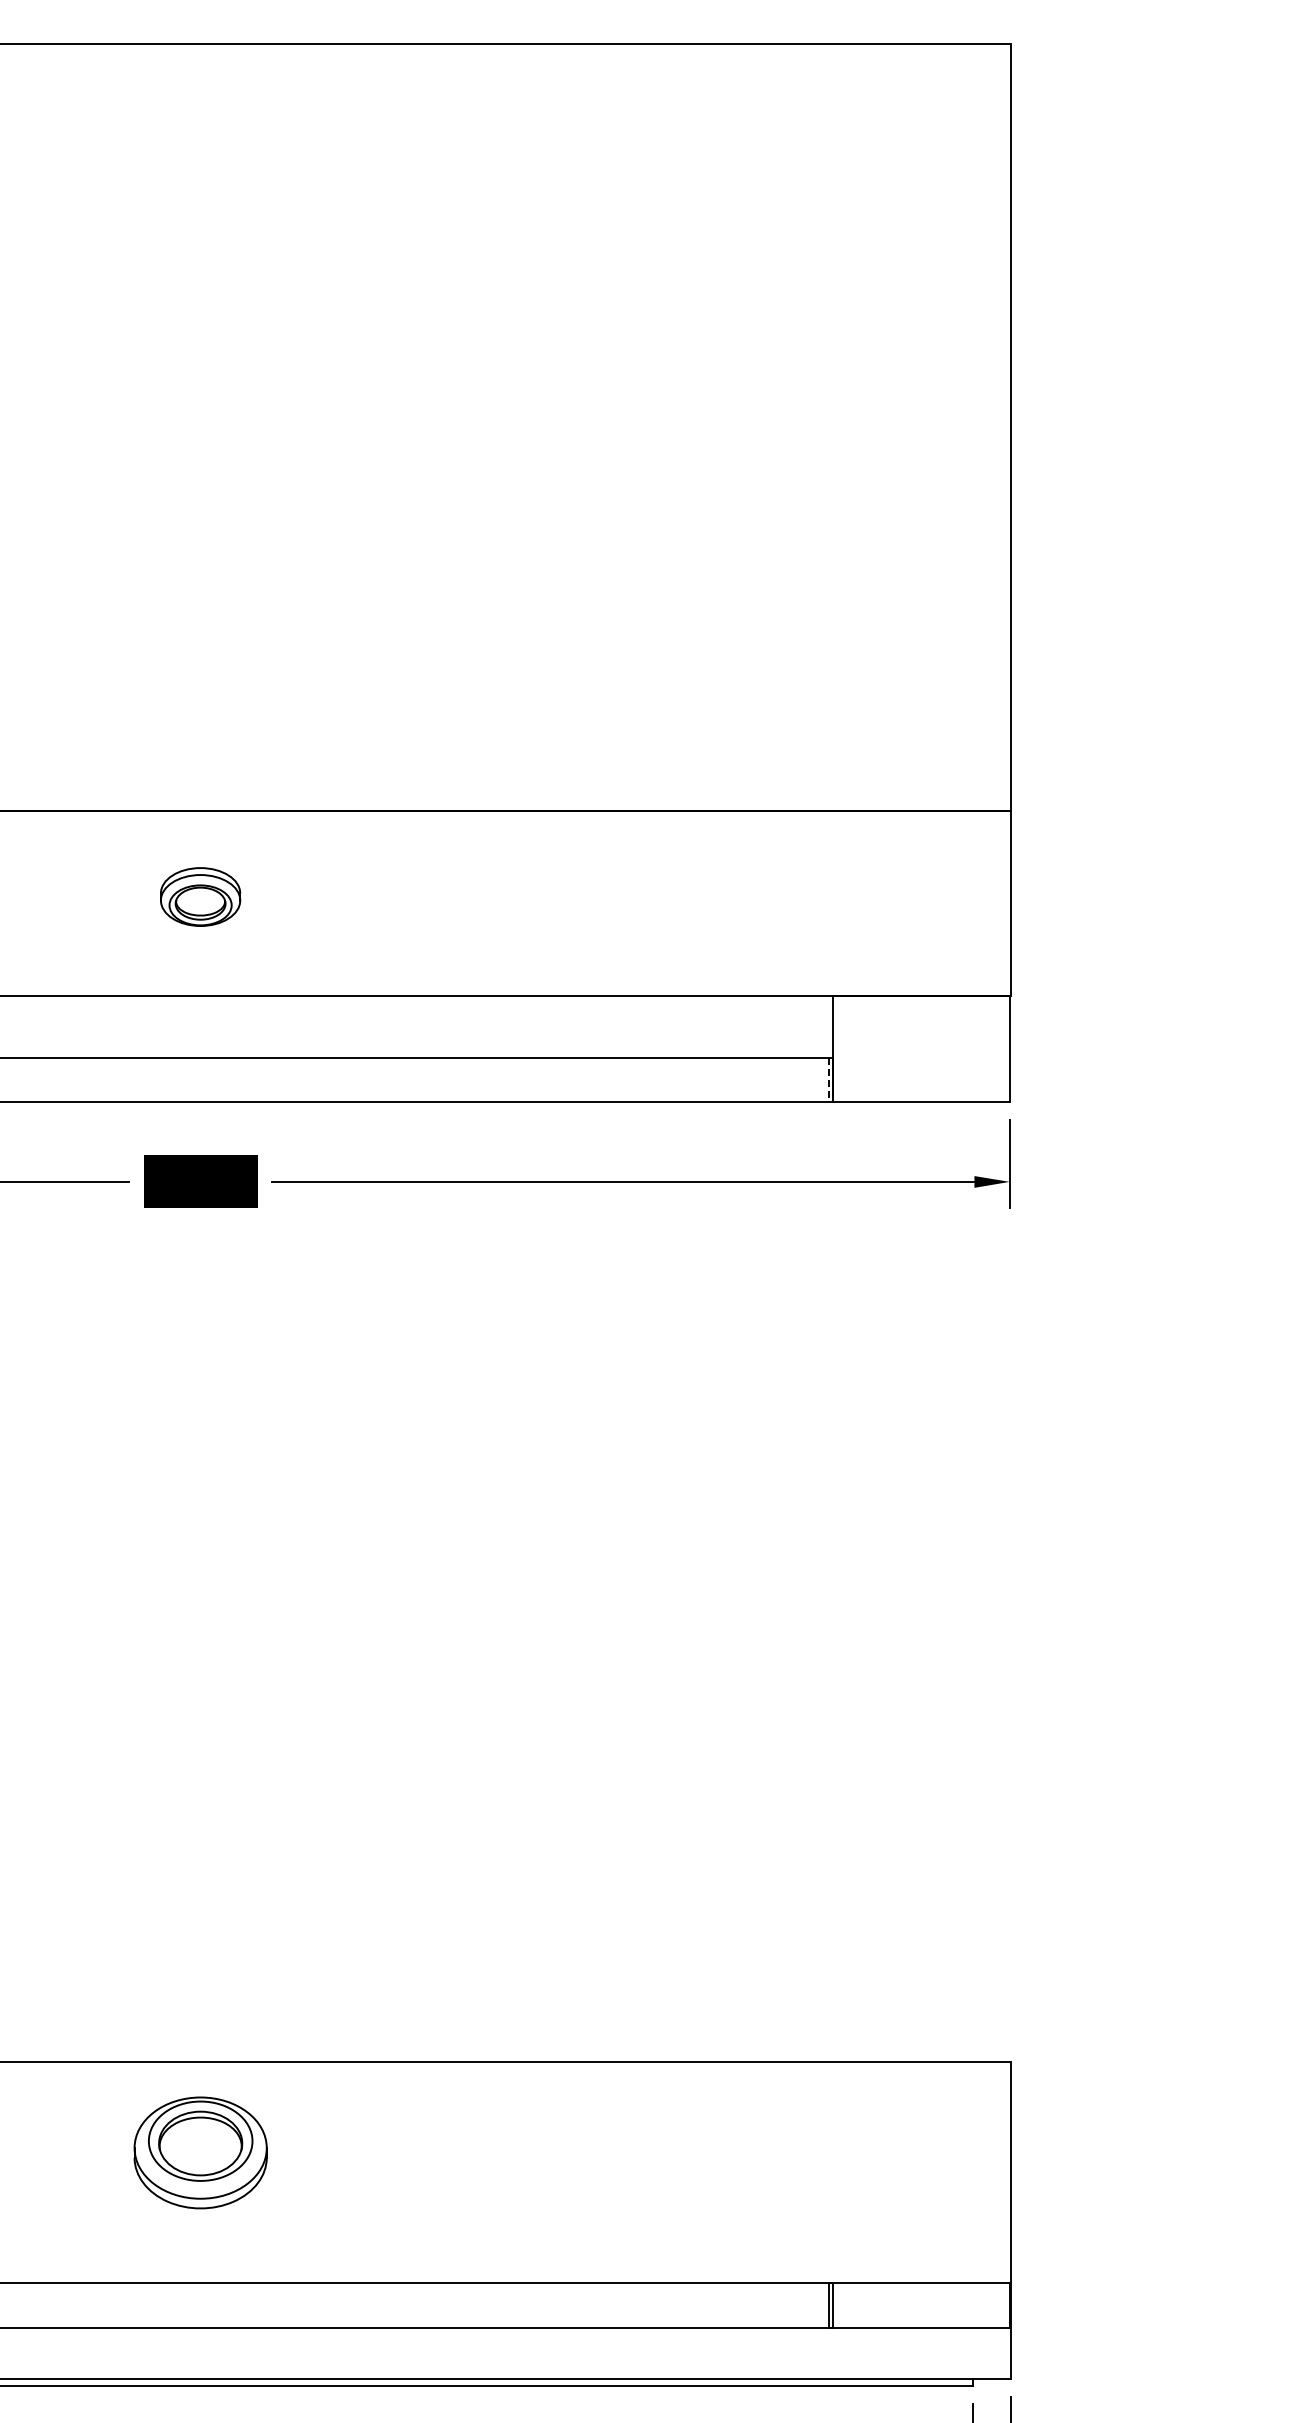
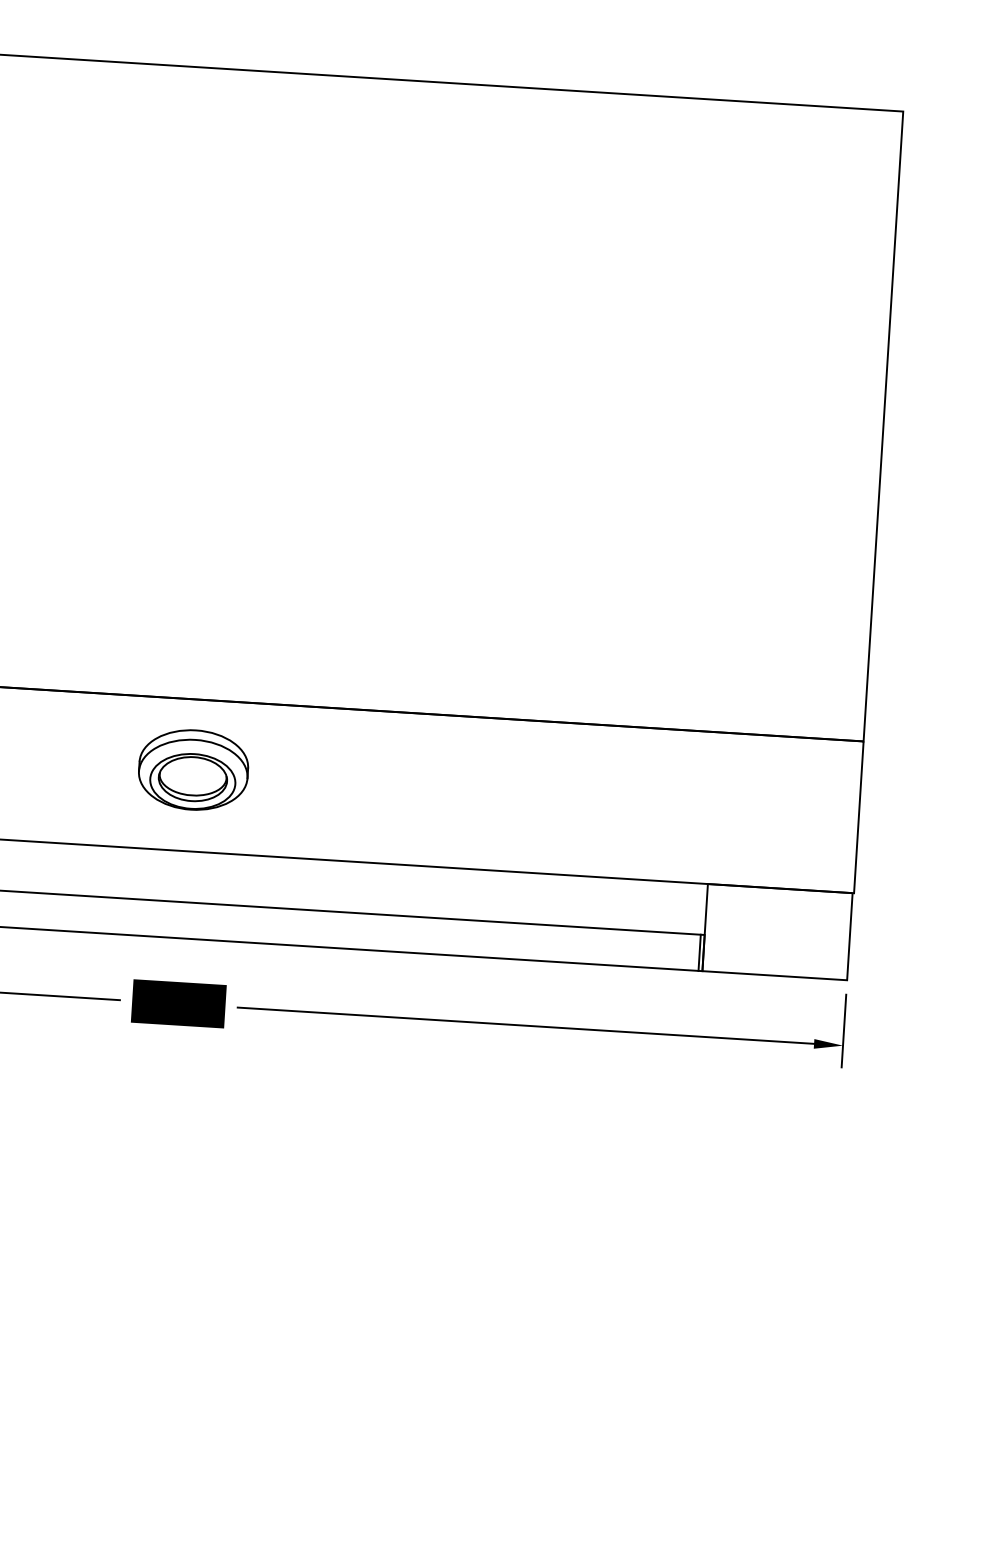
part: (200, 896) -> (193, 769), size x1.67
line: (828, 1080) -> (699, 953), dashed -> solid

